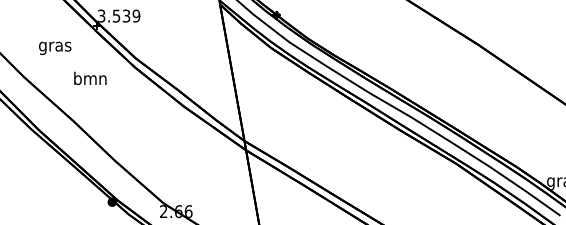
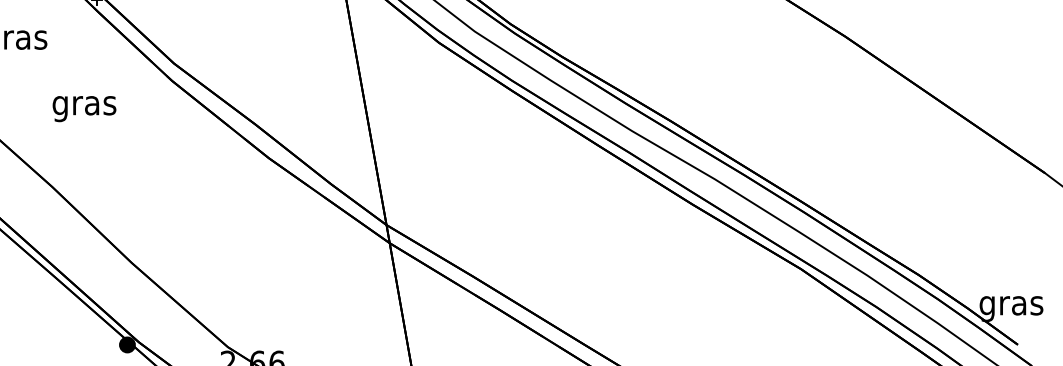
text: (90, 79) -> (84, 104), bmn -> gras

